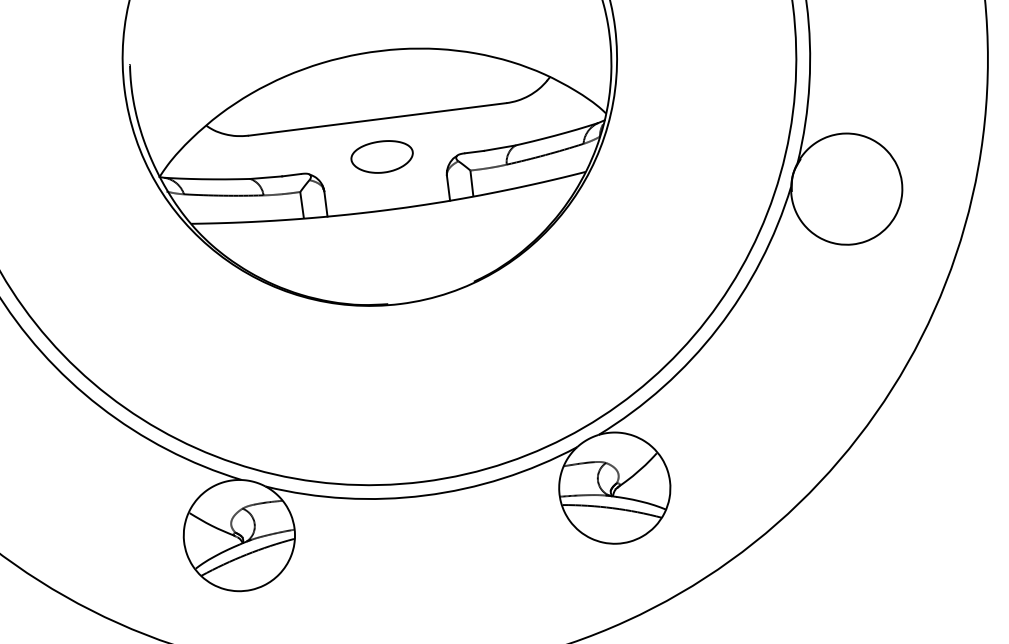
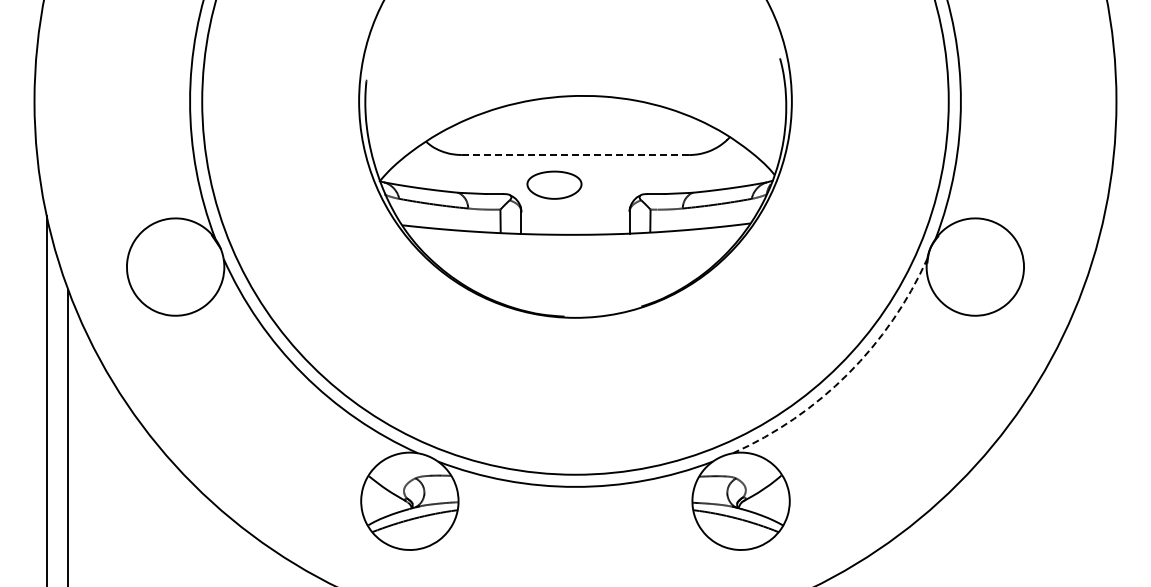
line: (377, 119) -> (575, 155), solid -> dashed
part: (382, 156) -> (554, 184), moved
arc: (718, 329) -> (848, 374), solid -> dashed

